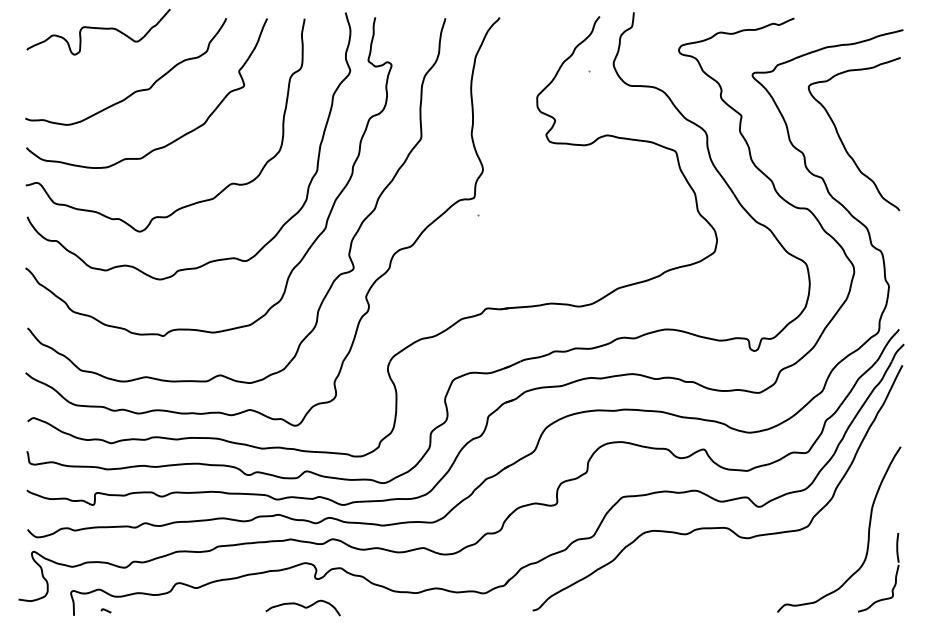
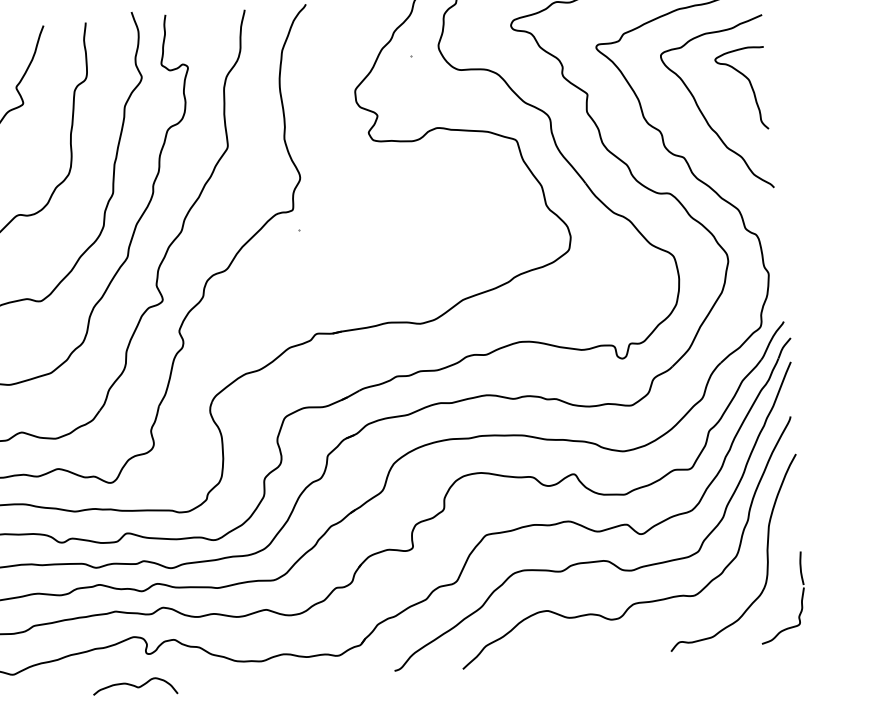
curve: (885, 120) -> (750, 87), added
curve: (749, 566) -> (635, 602), added

